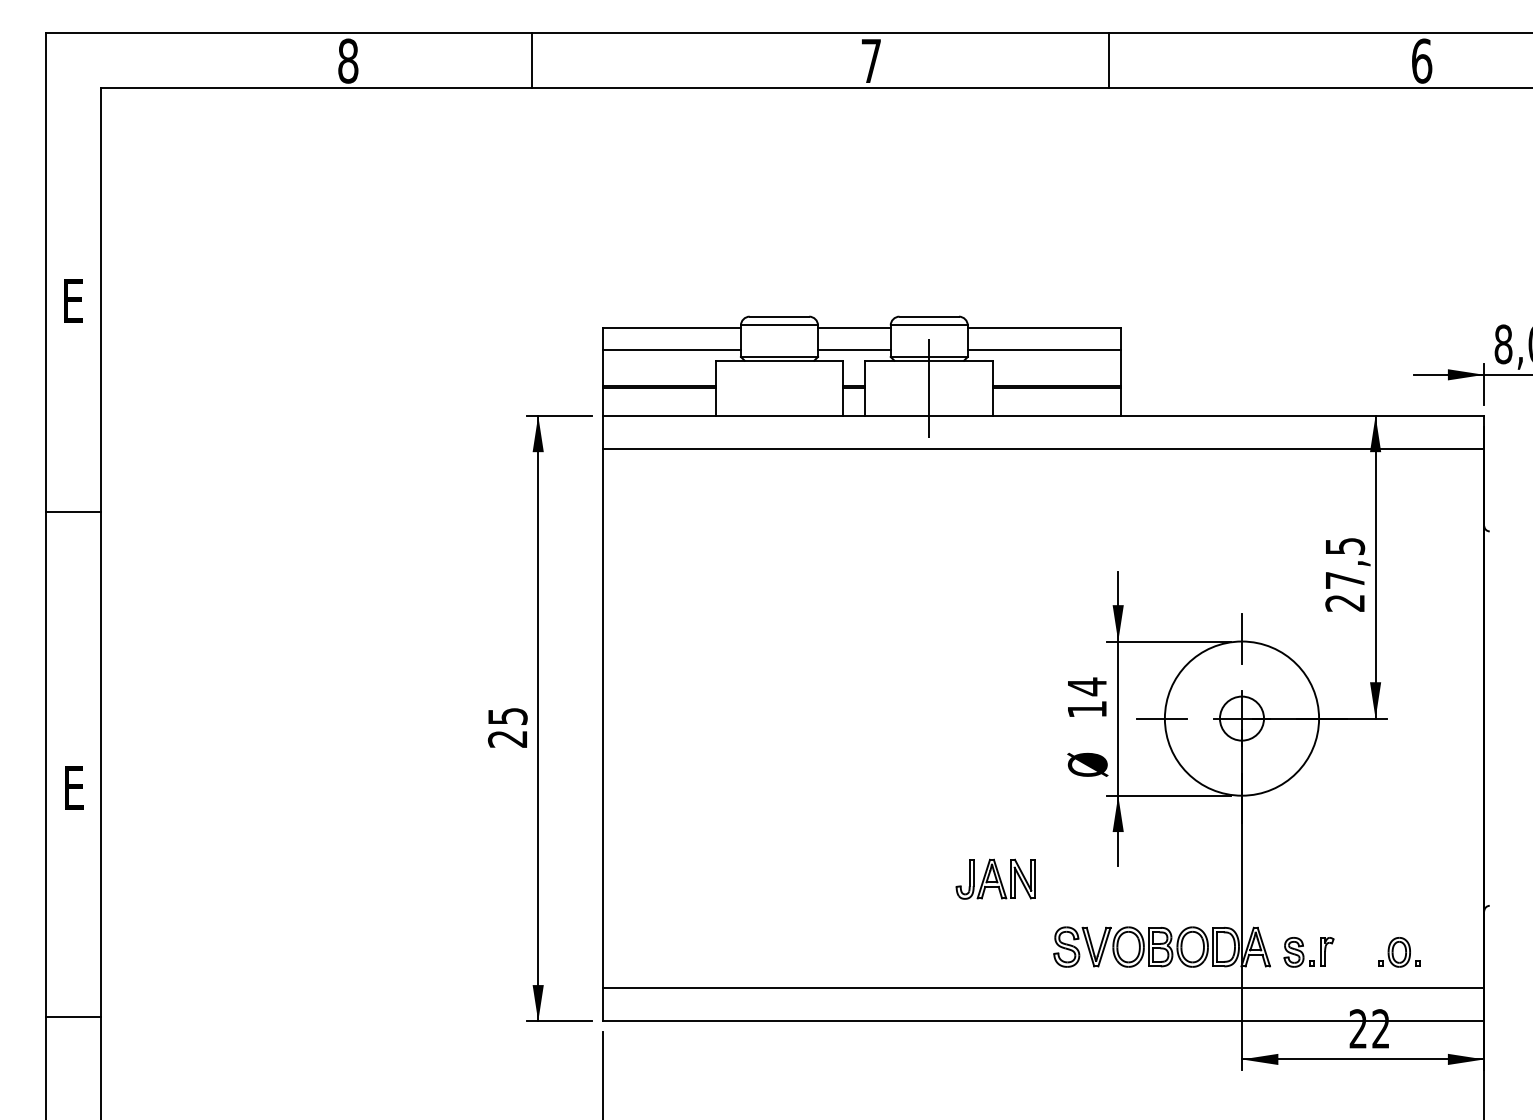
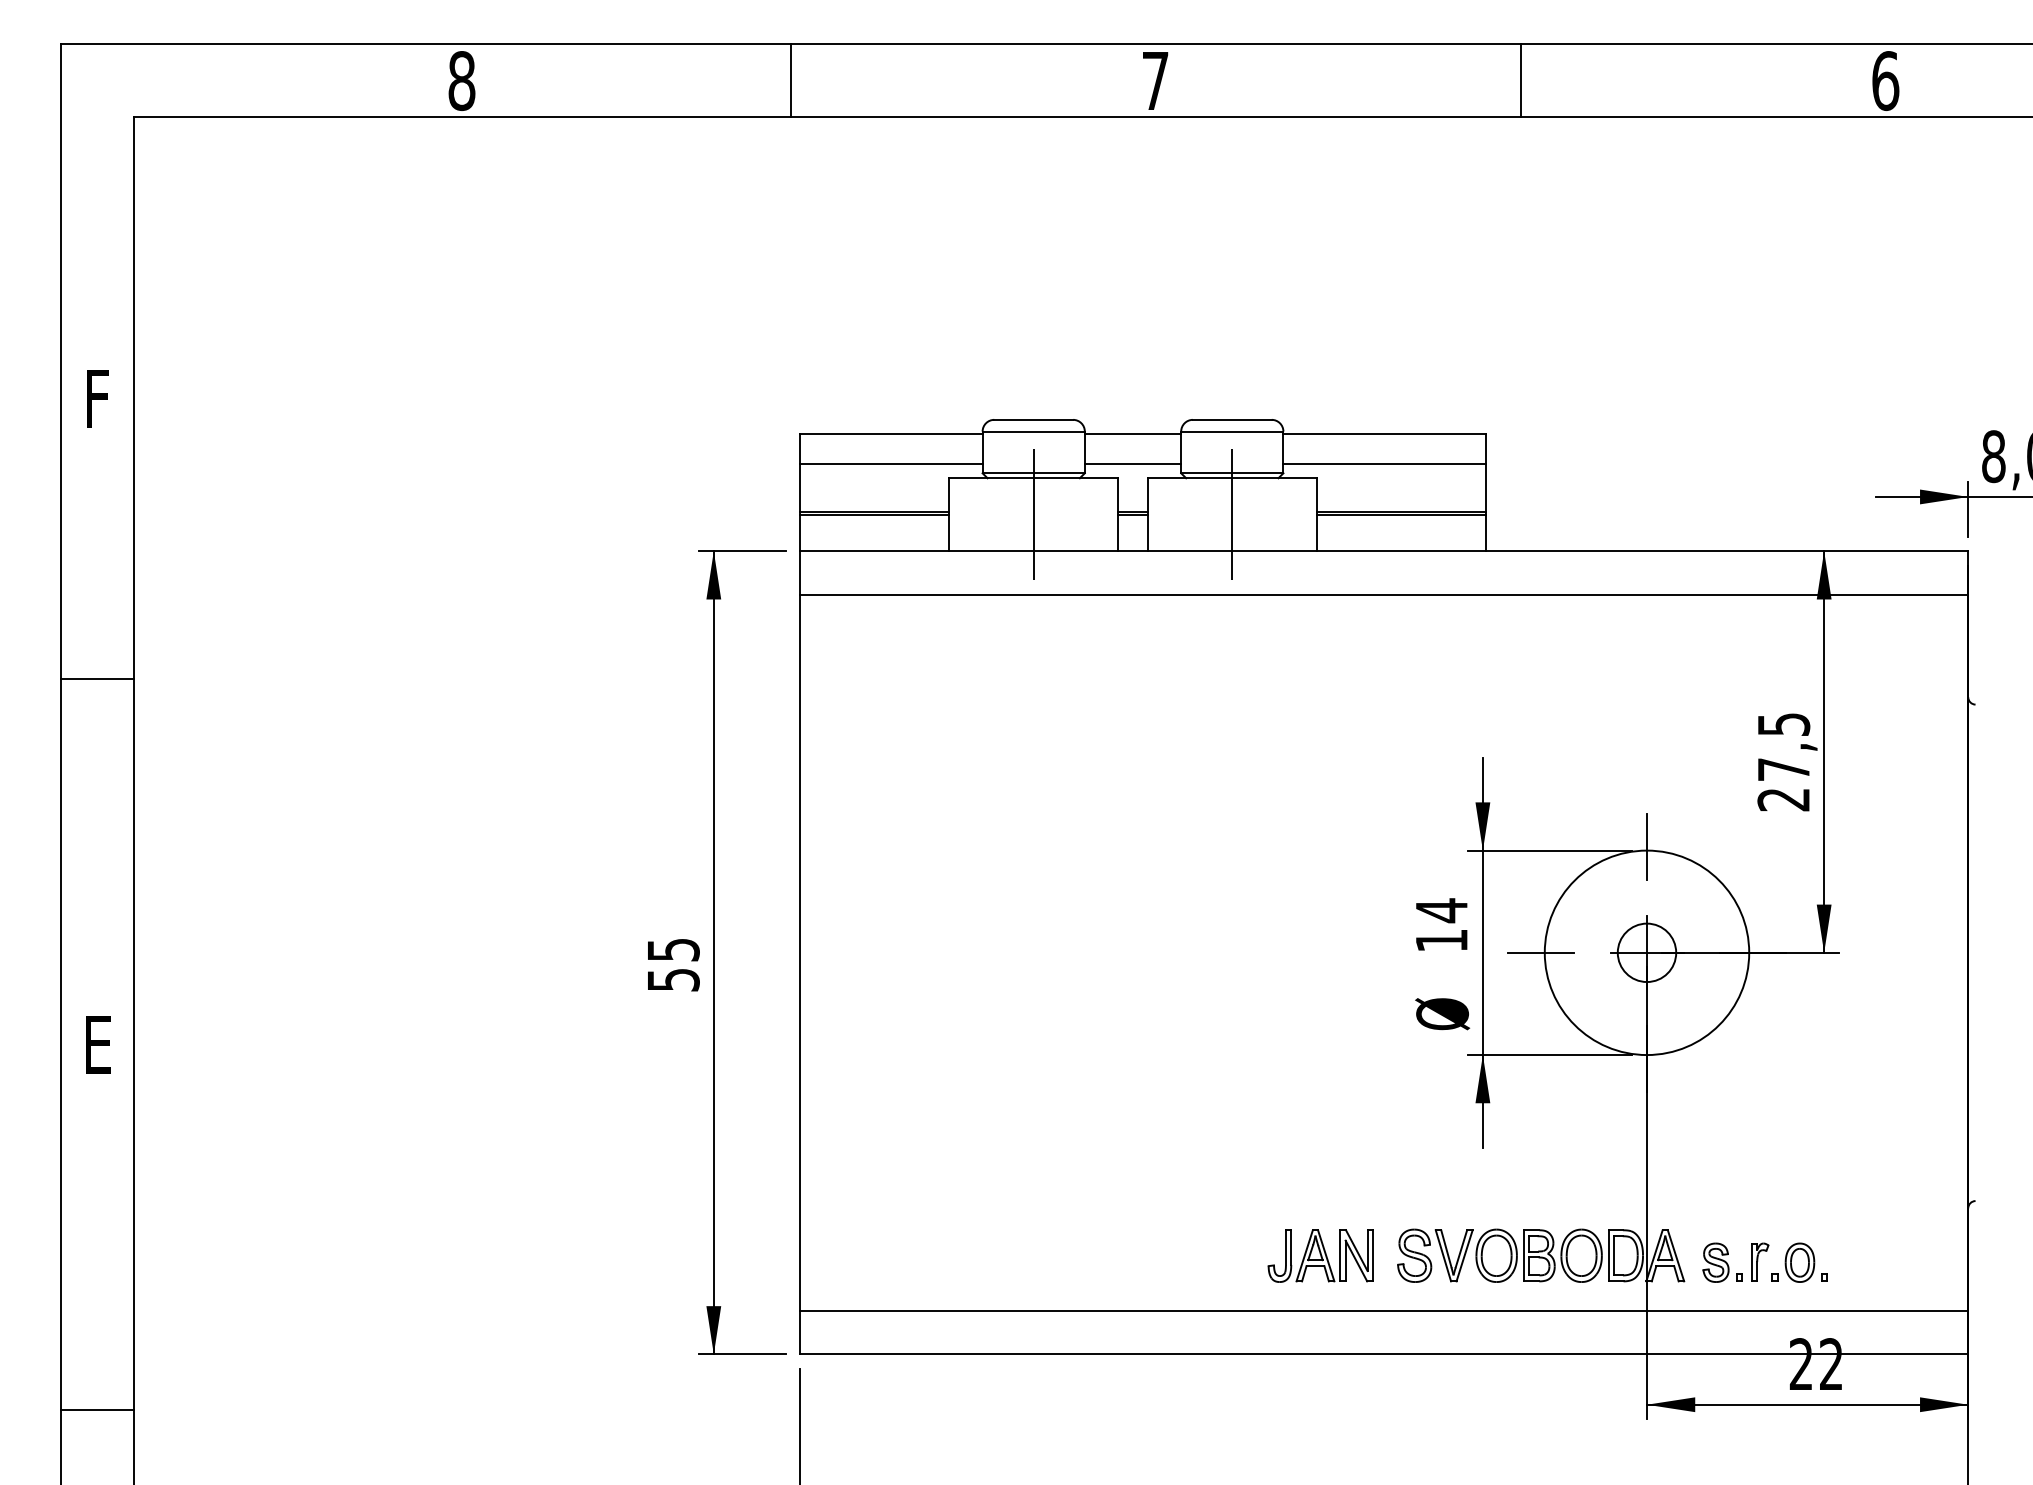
line: (531, 60) -> (791, 80), moved
line: (1109, 60) -> (1521, 80), moved
text: (73, 300) -> (97, 398), E -> F
line: (779, 387) -> (1033, 513), added
text: (507, 739) -> (673, 980), 25 -> 55
part: (995, 878) -> (1320, 1254), moved
part: (1399, 952) -> (1800, 1262), moved
line: (73, 1017) -> (97, 1410), moved

